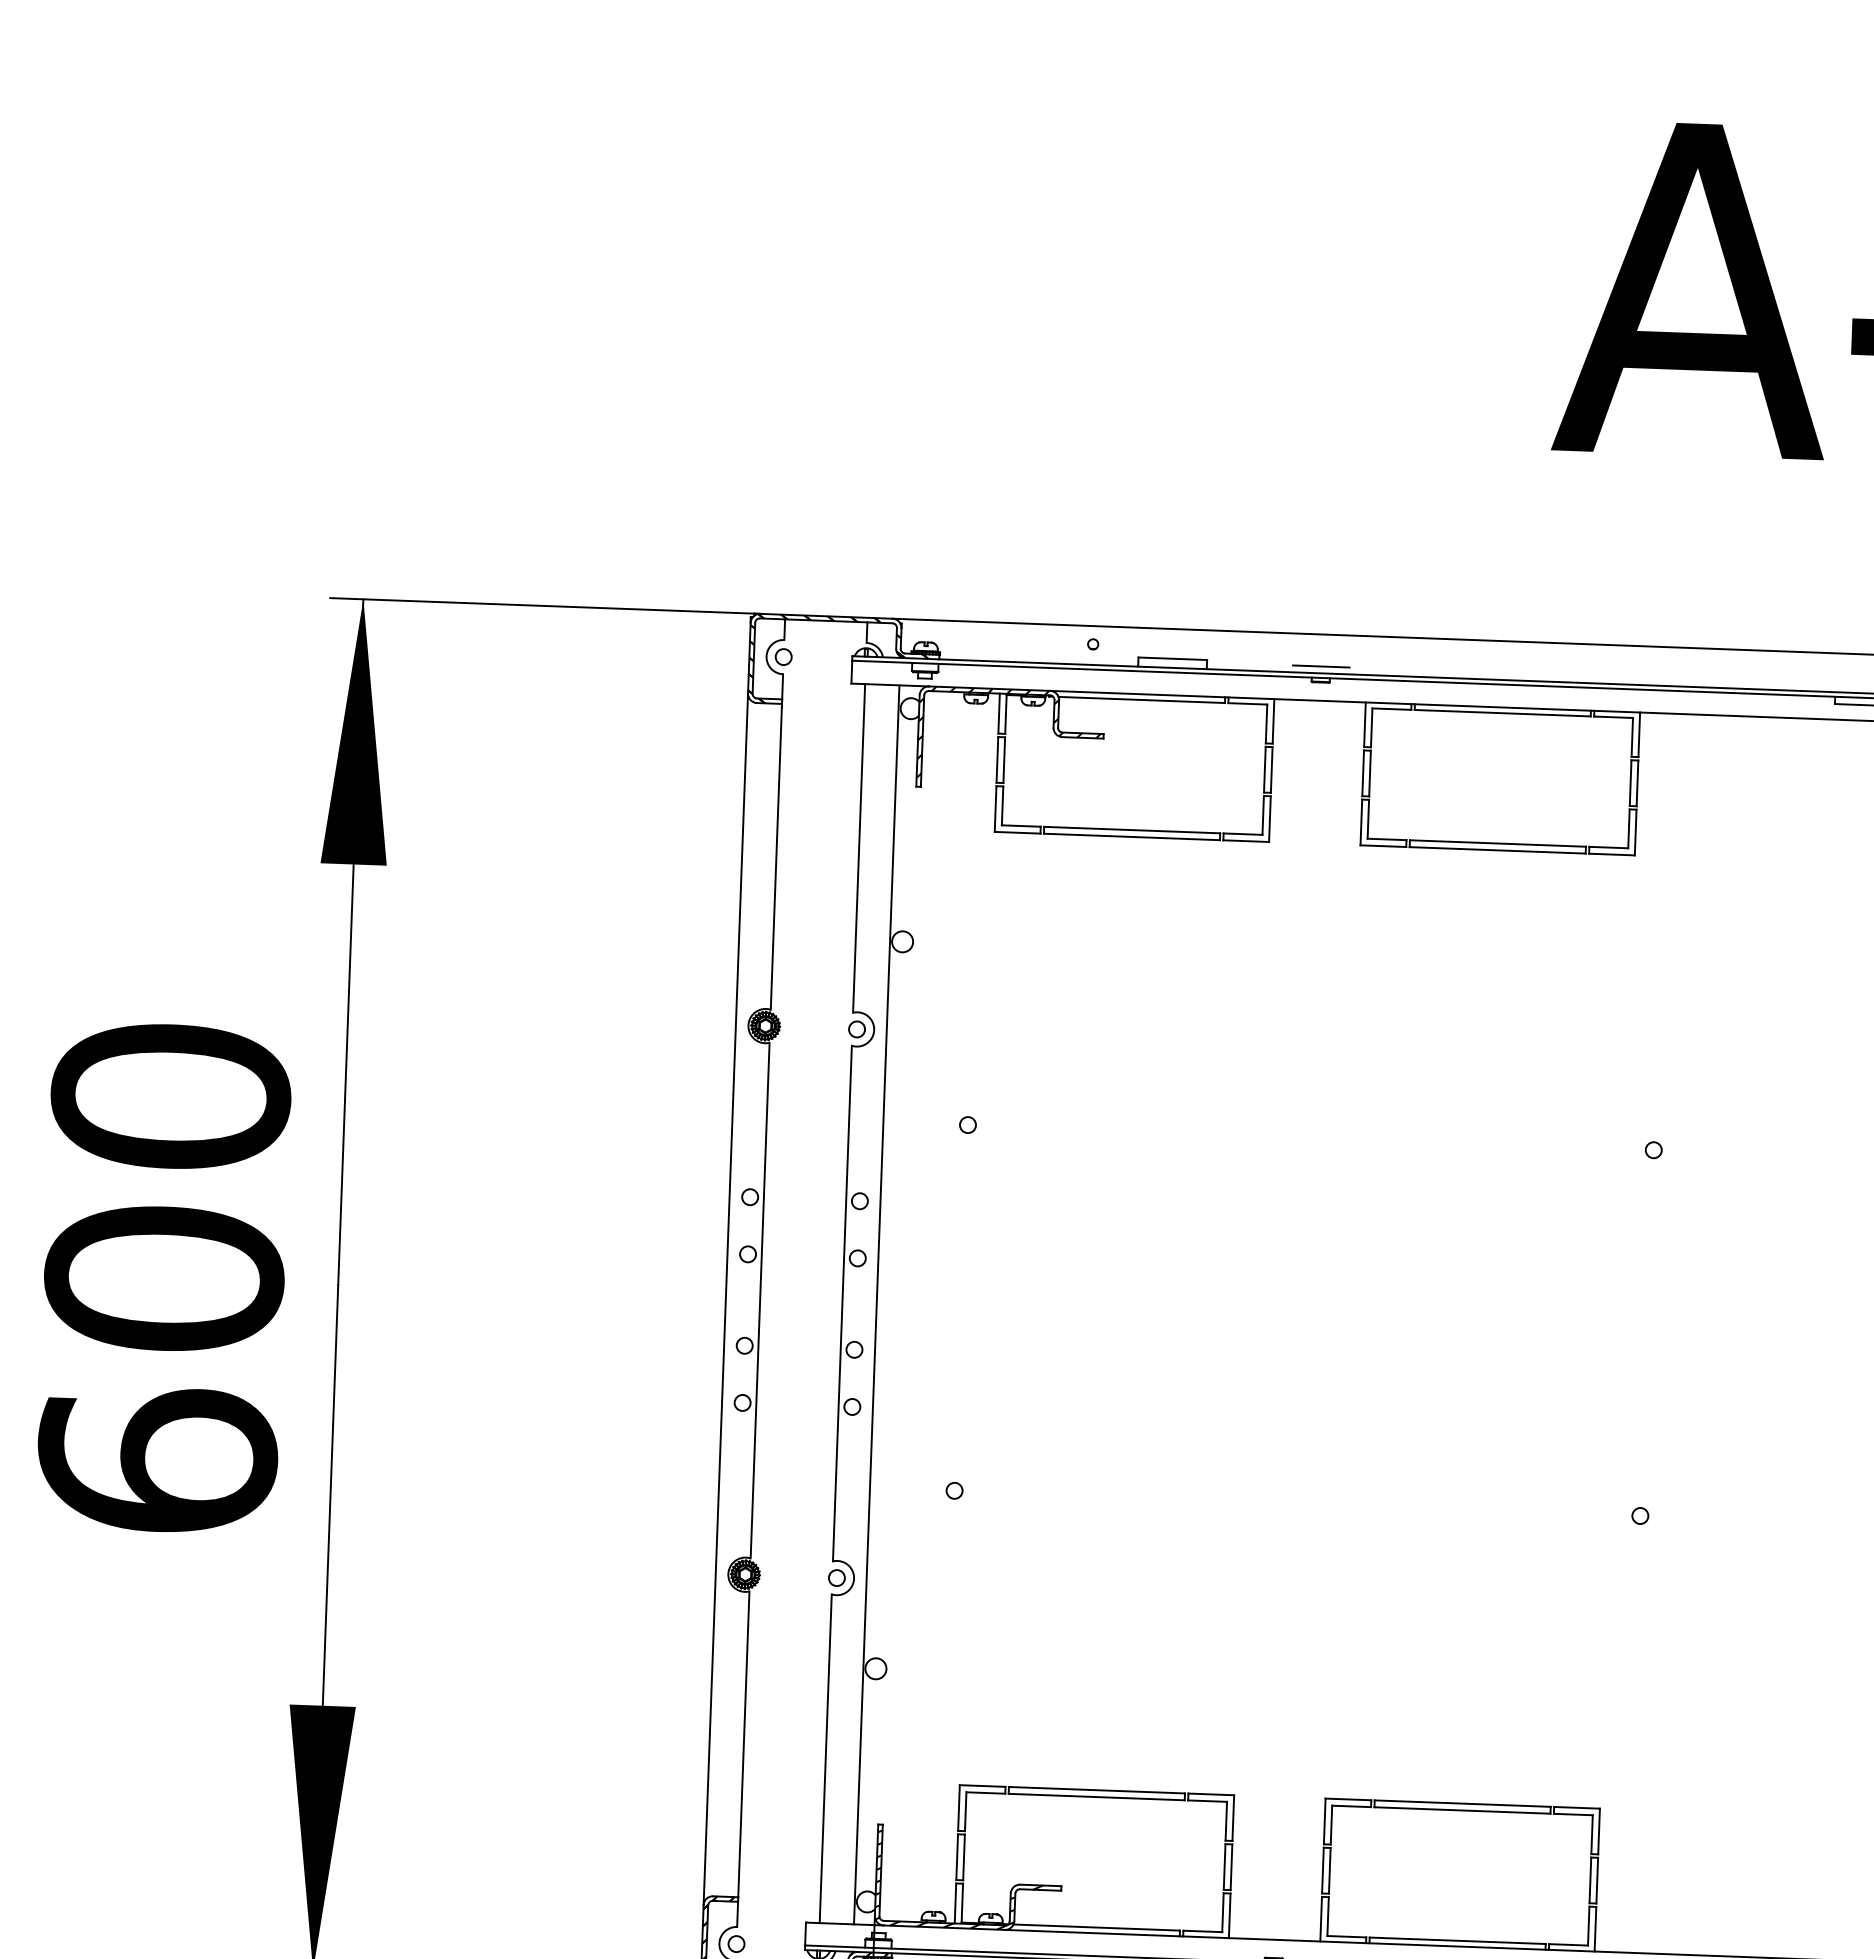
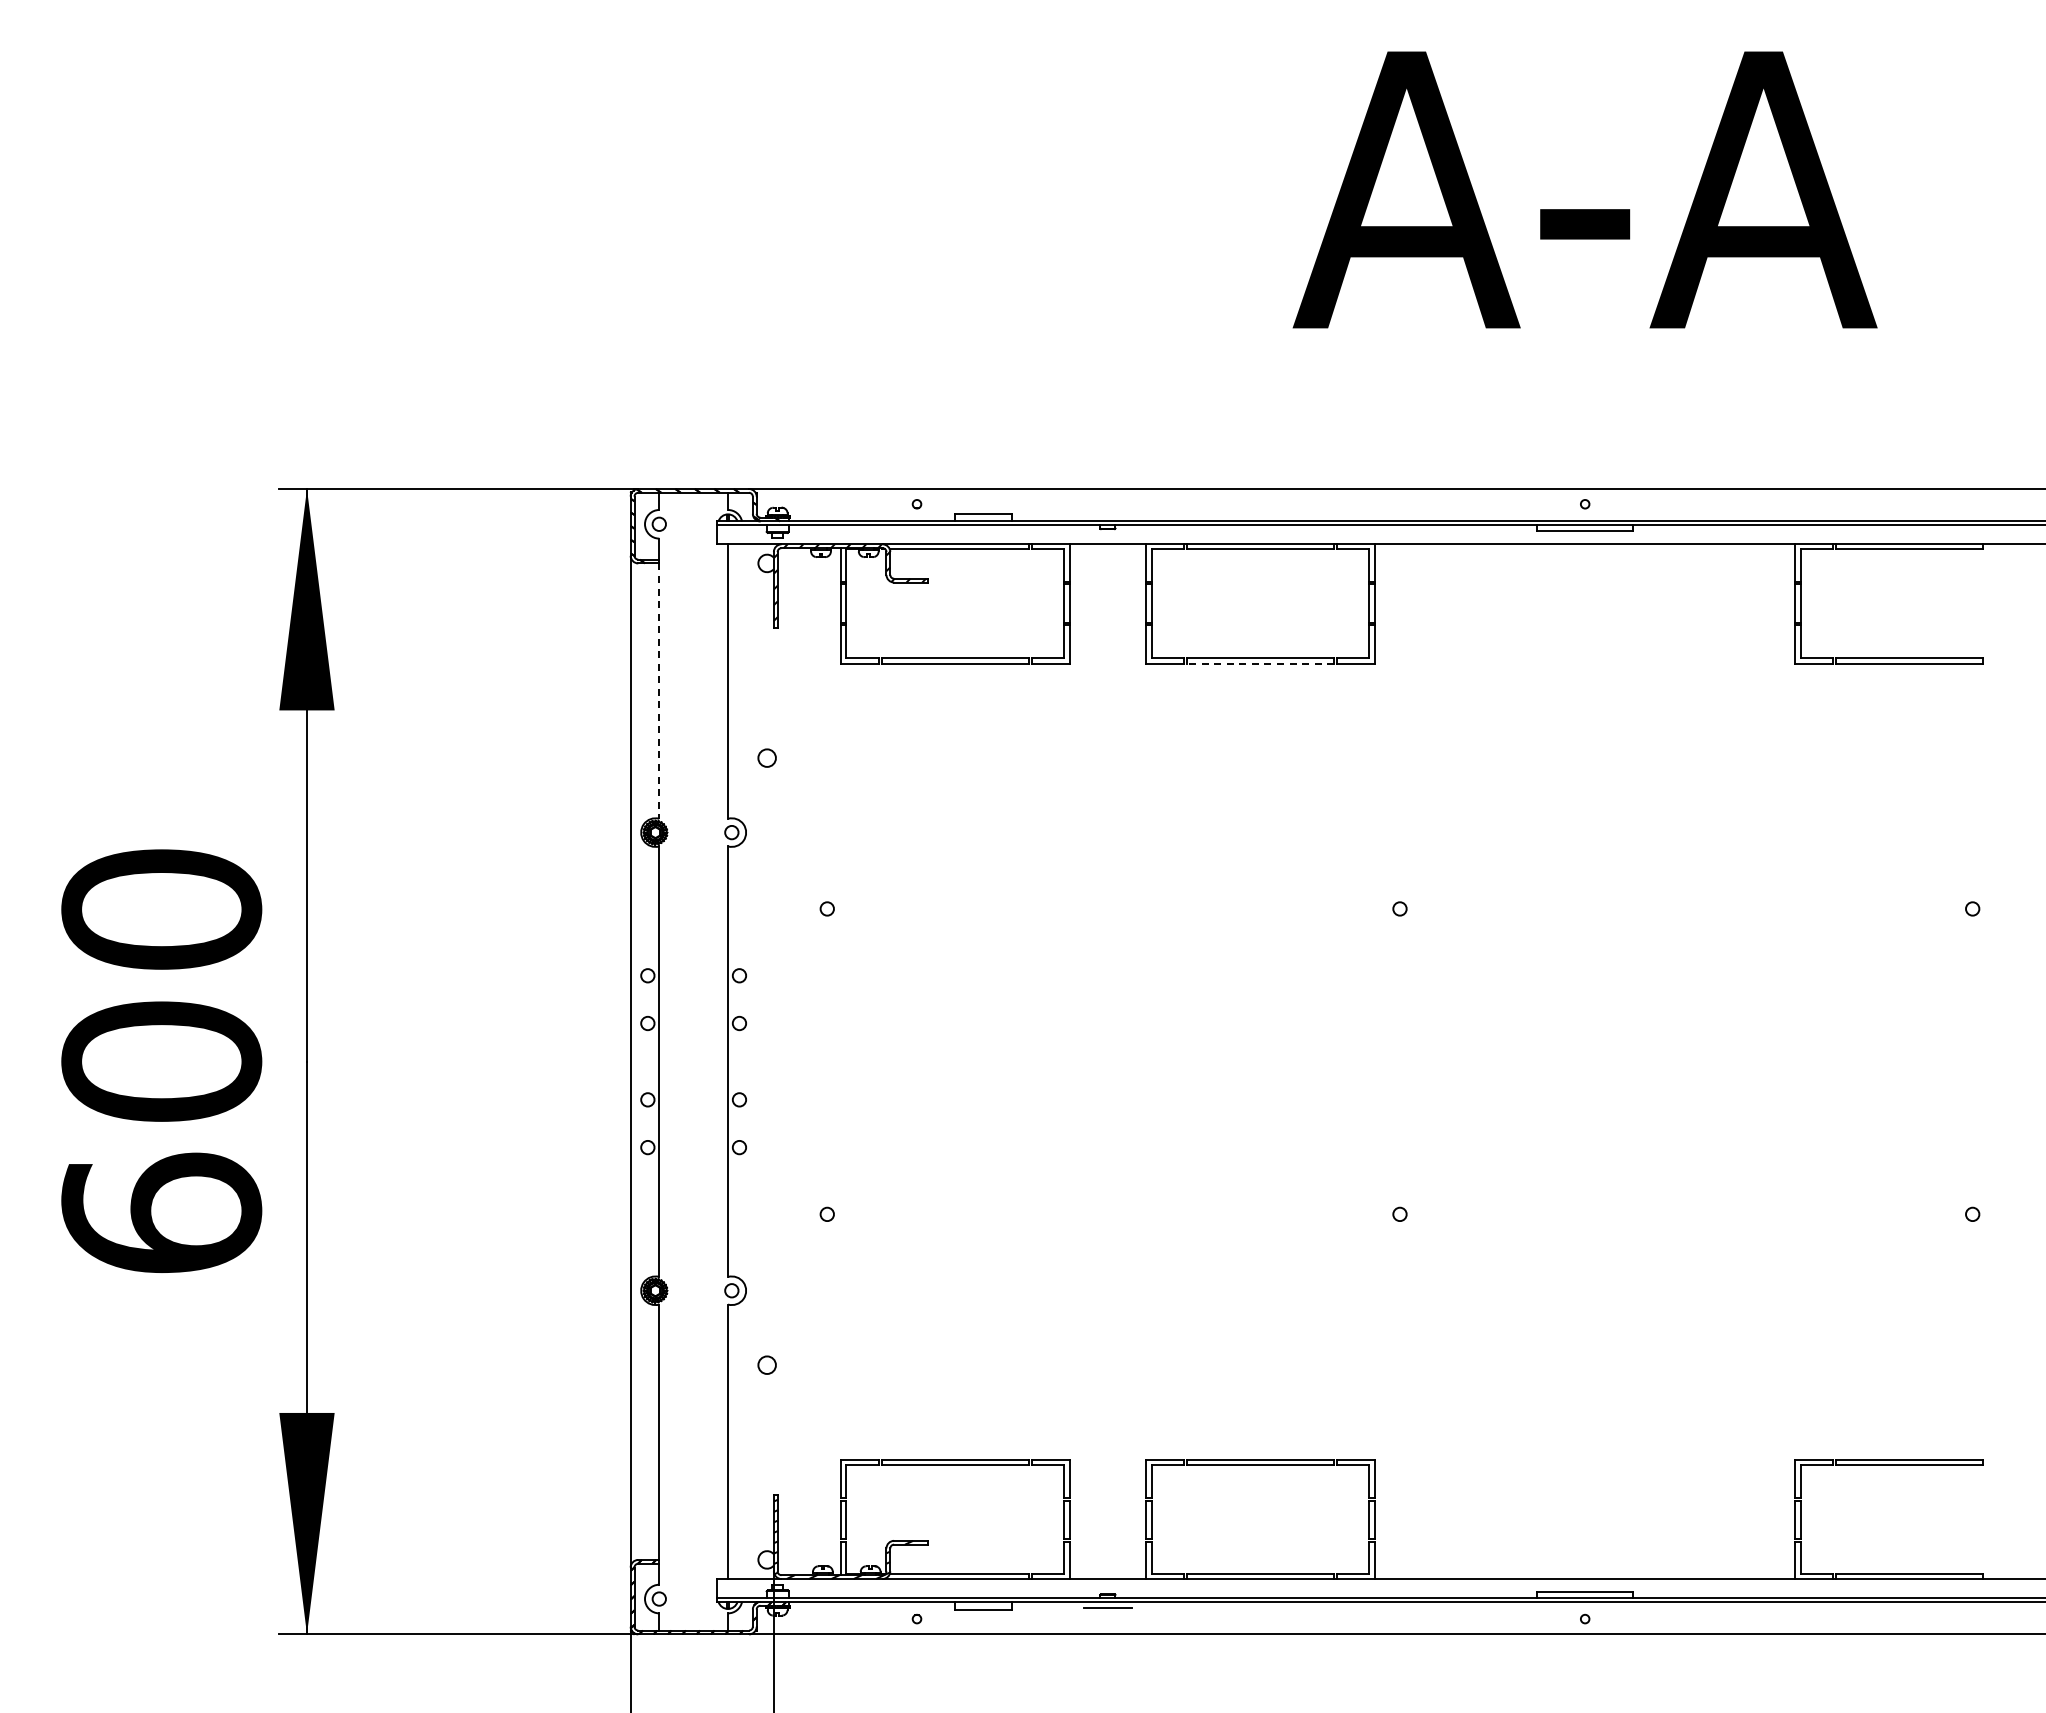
line: (1320, 666) -> (1107, 515), removed
line: (1497, 850) -> (1260, 663), solid -> dashed
line: (776, 857) -> (659, 691), solid -> dashed
line: (876, 1304) -> (756, 1061), removed

